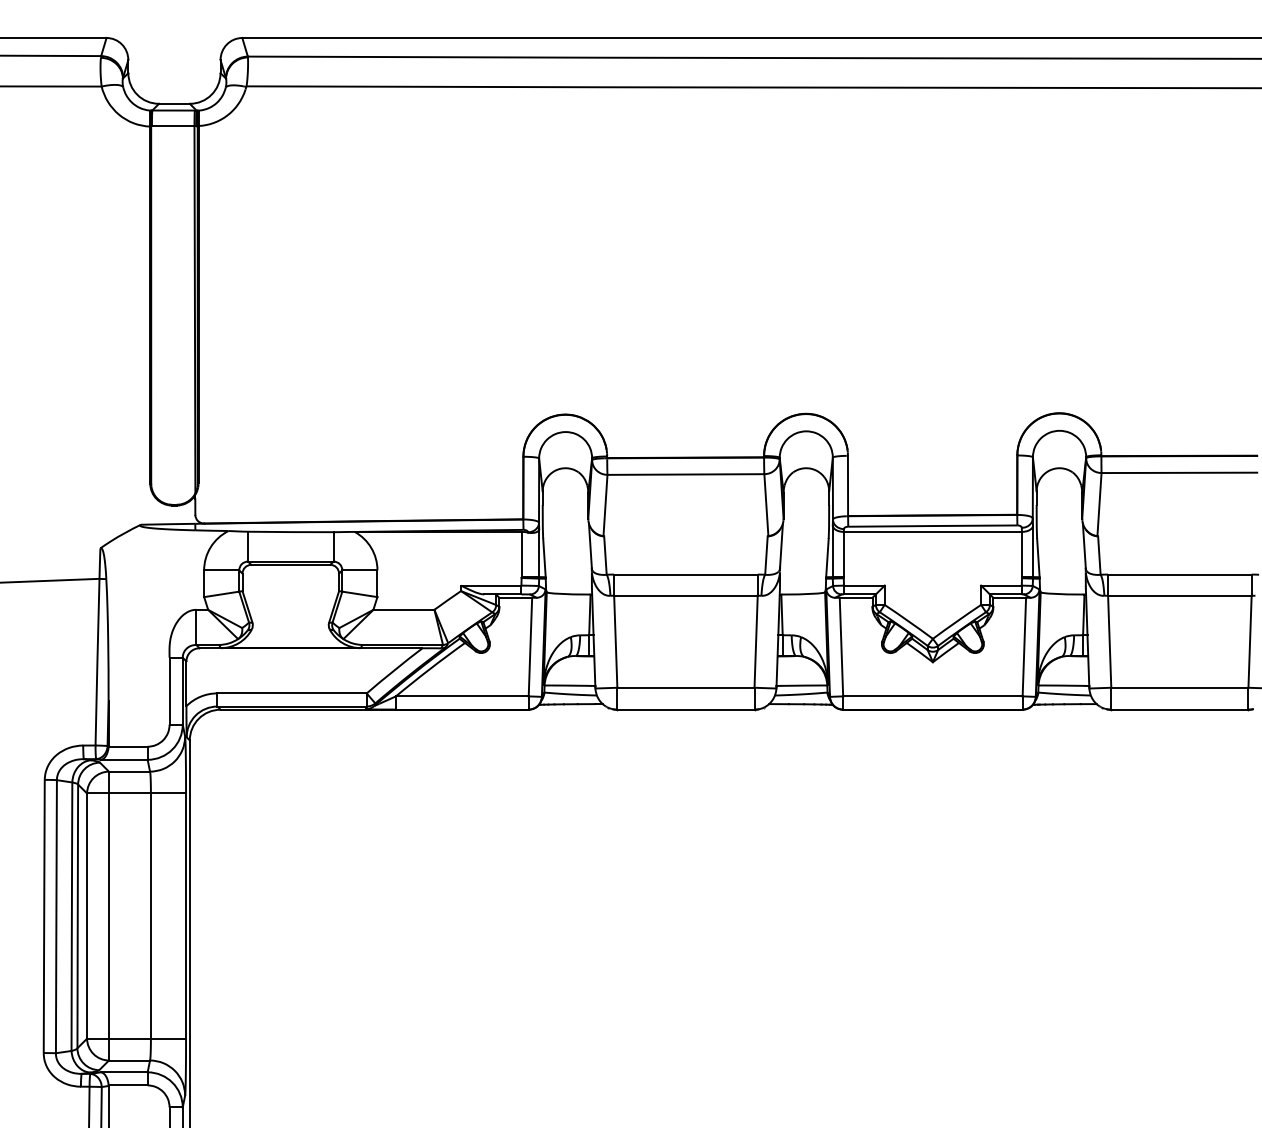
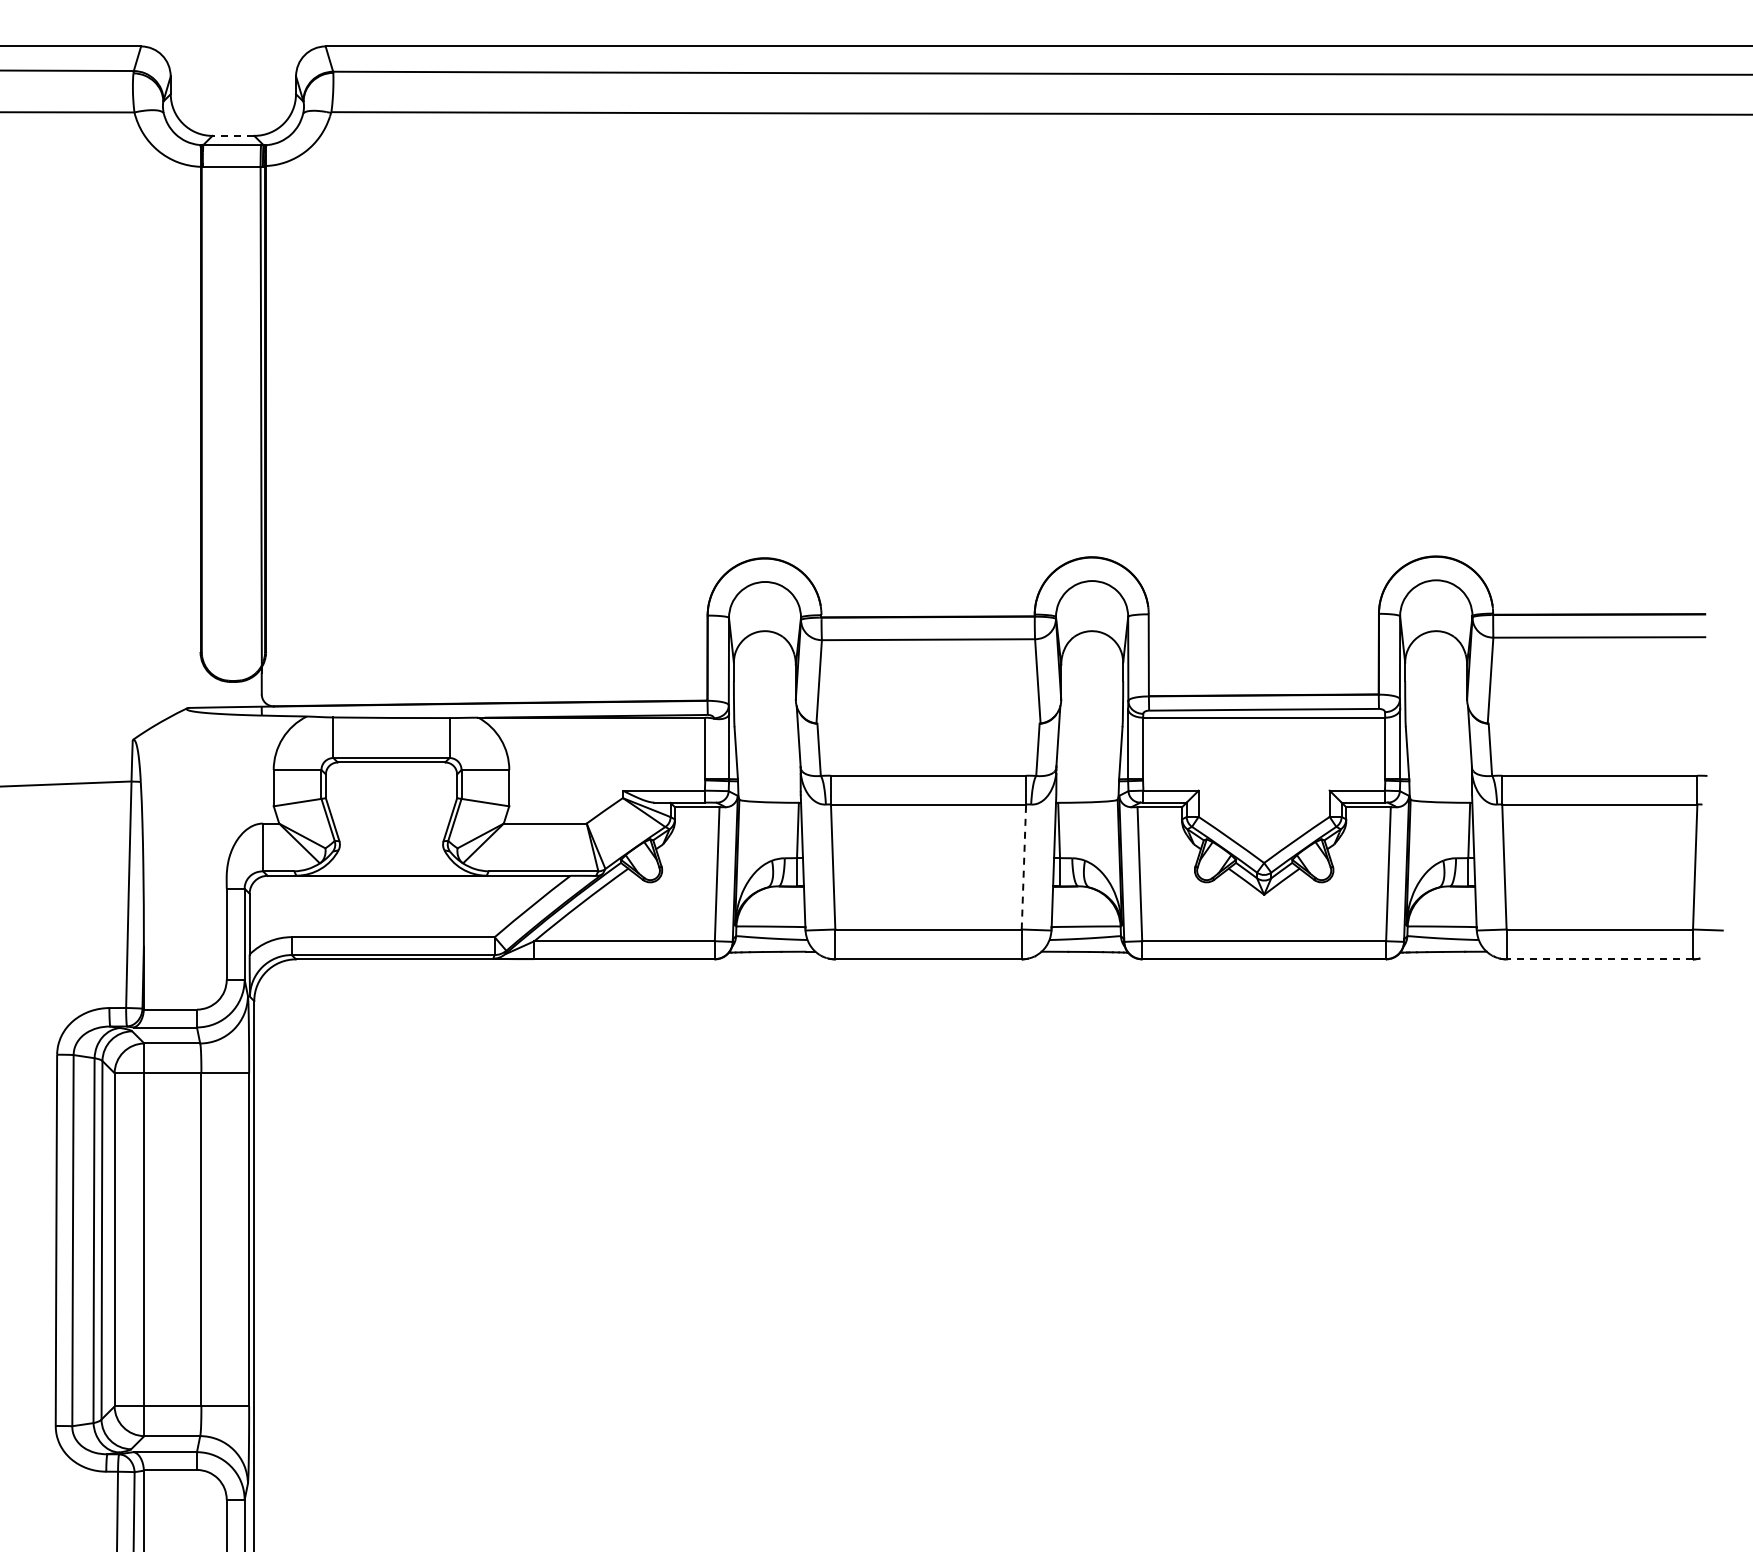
line: (174, 103) -> (233, 135), solid -> dashed
line: (755, 642) -> (1023, 867), solid -> dashed
line: (1179, 709) -> (1599, 959), solid -> dashed

